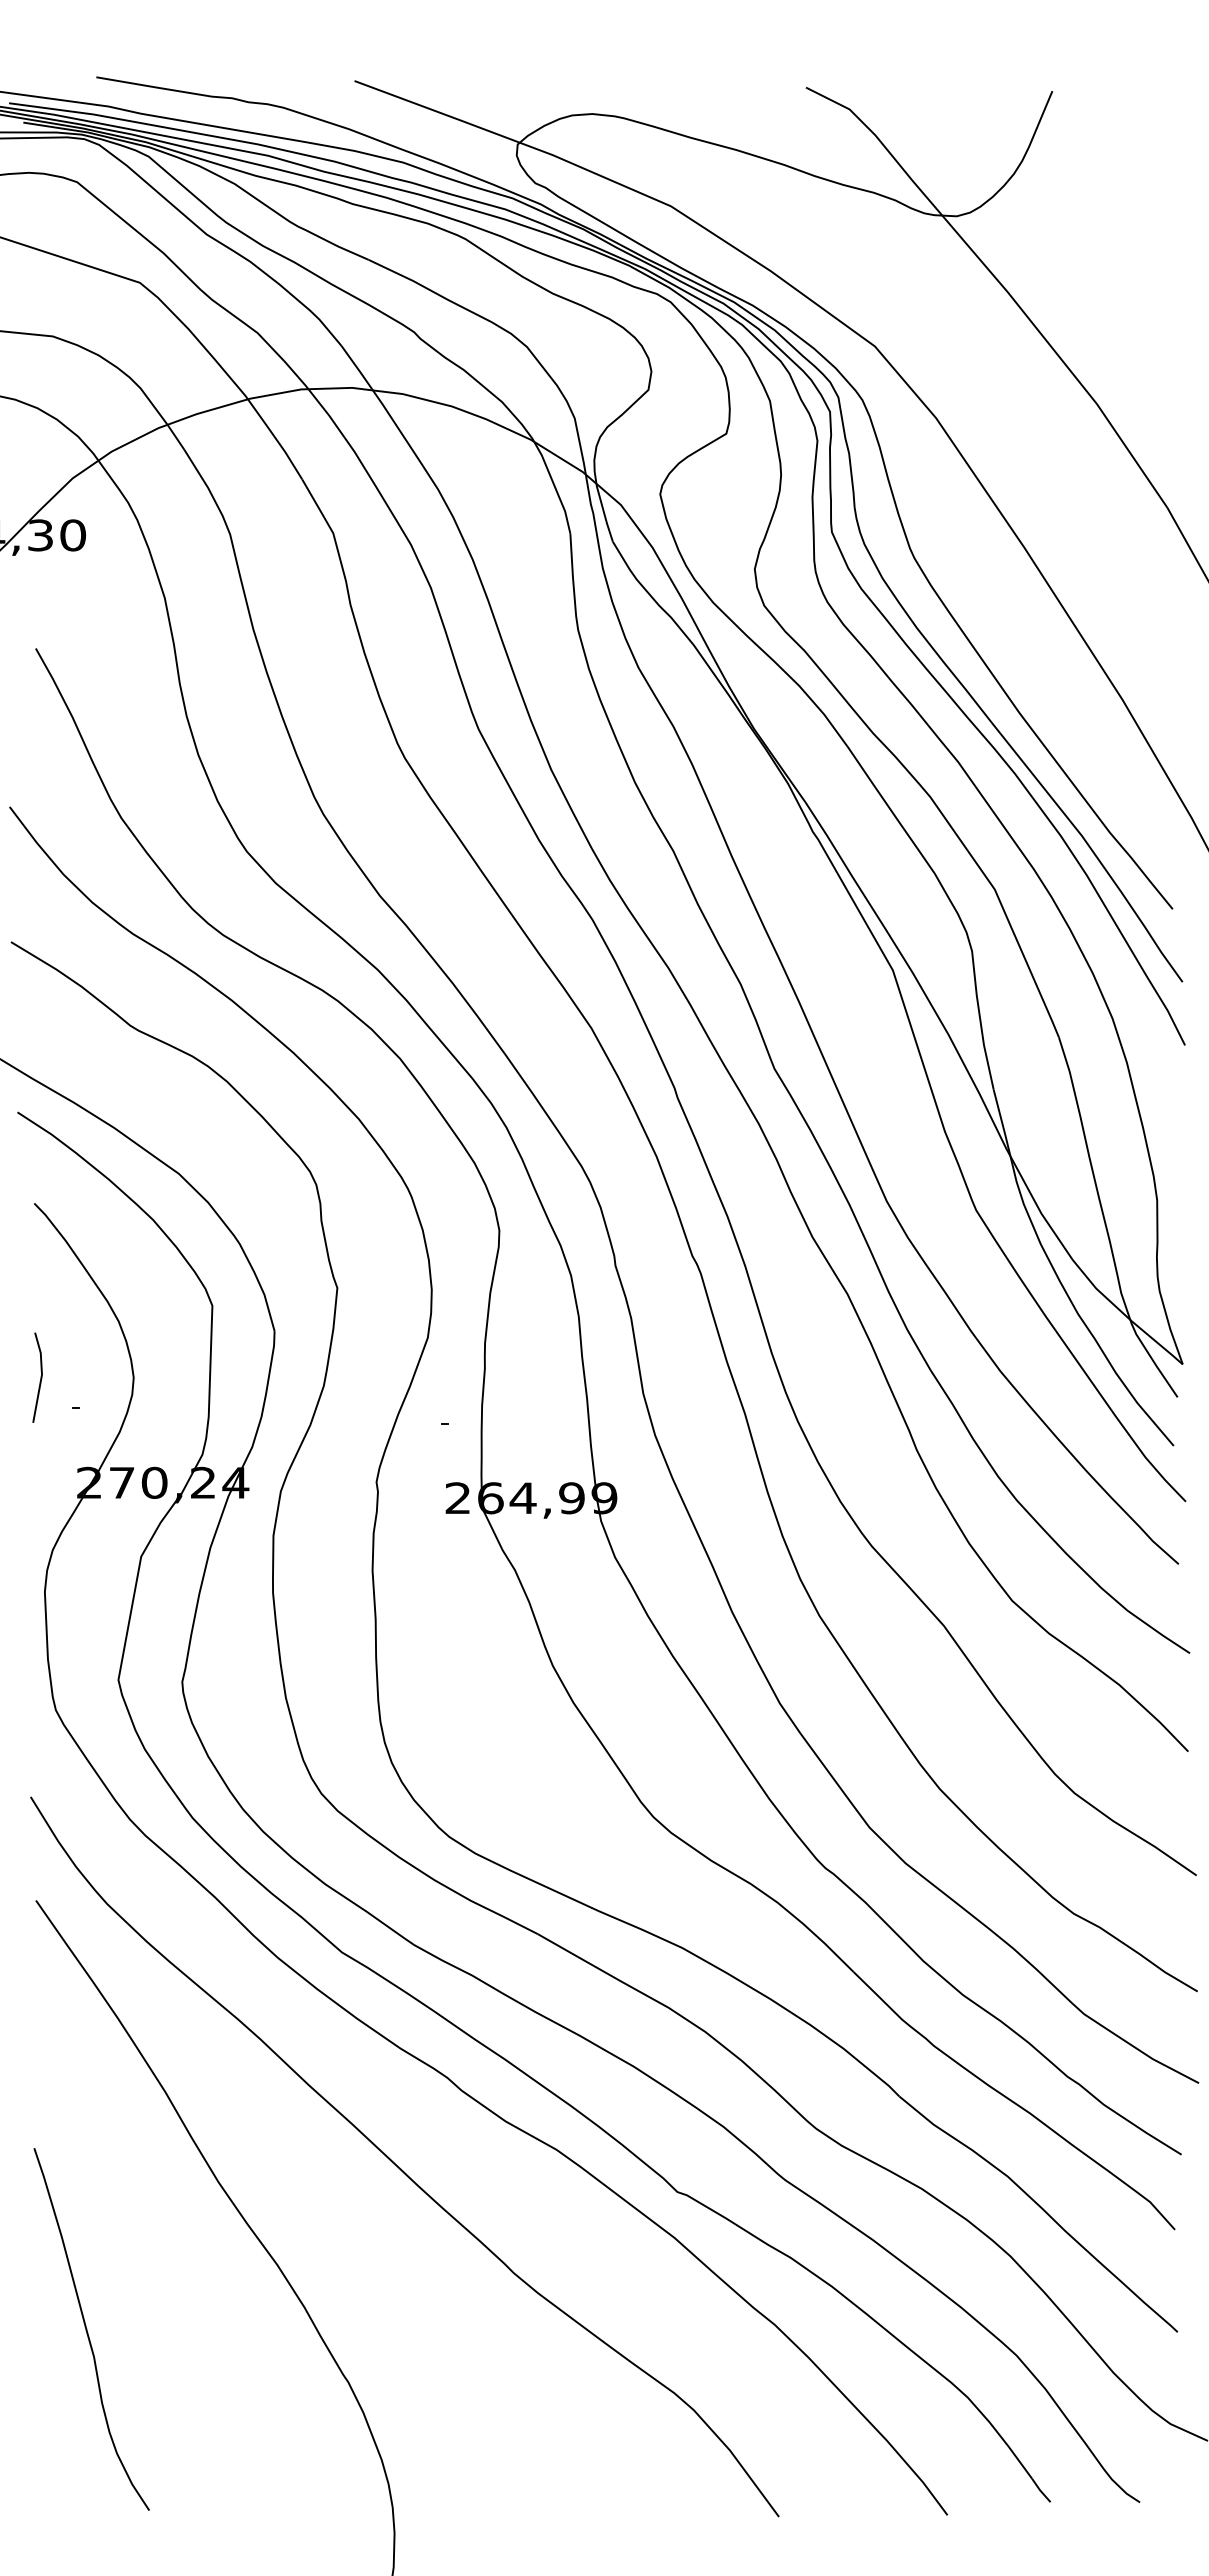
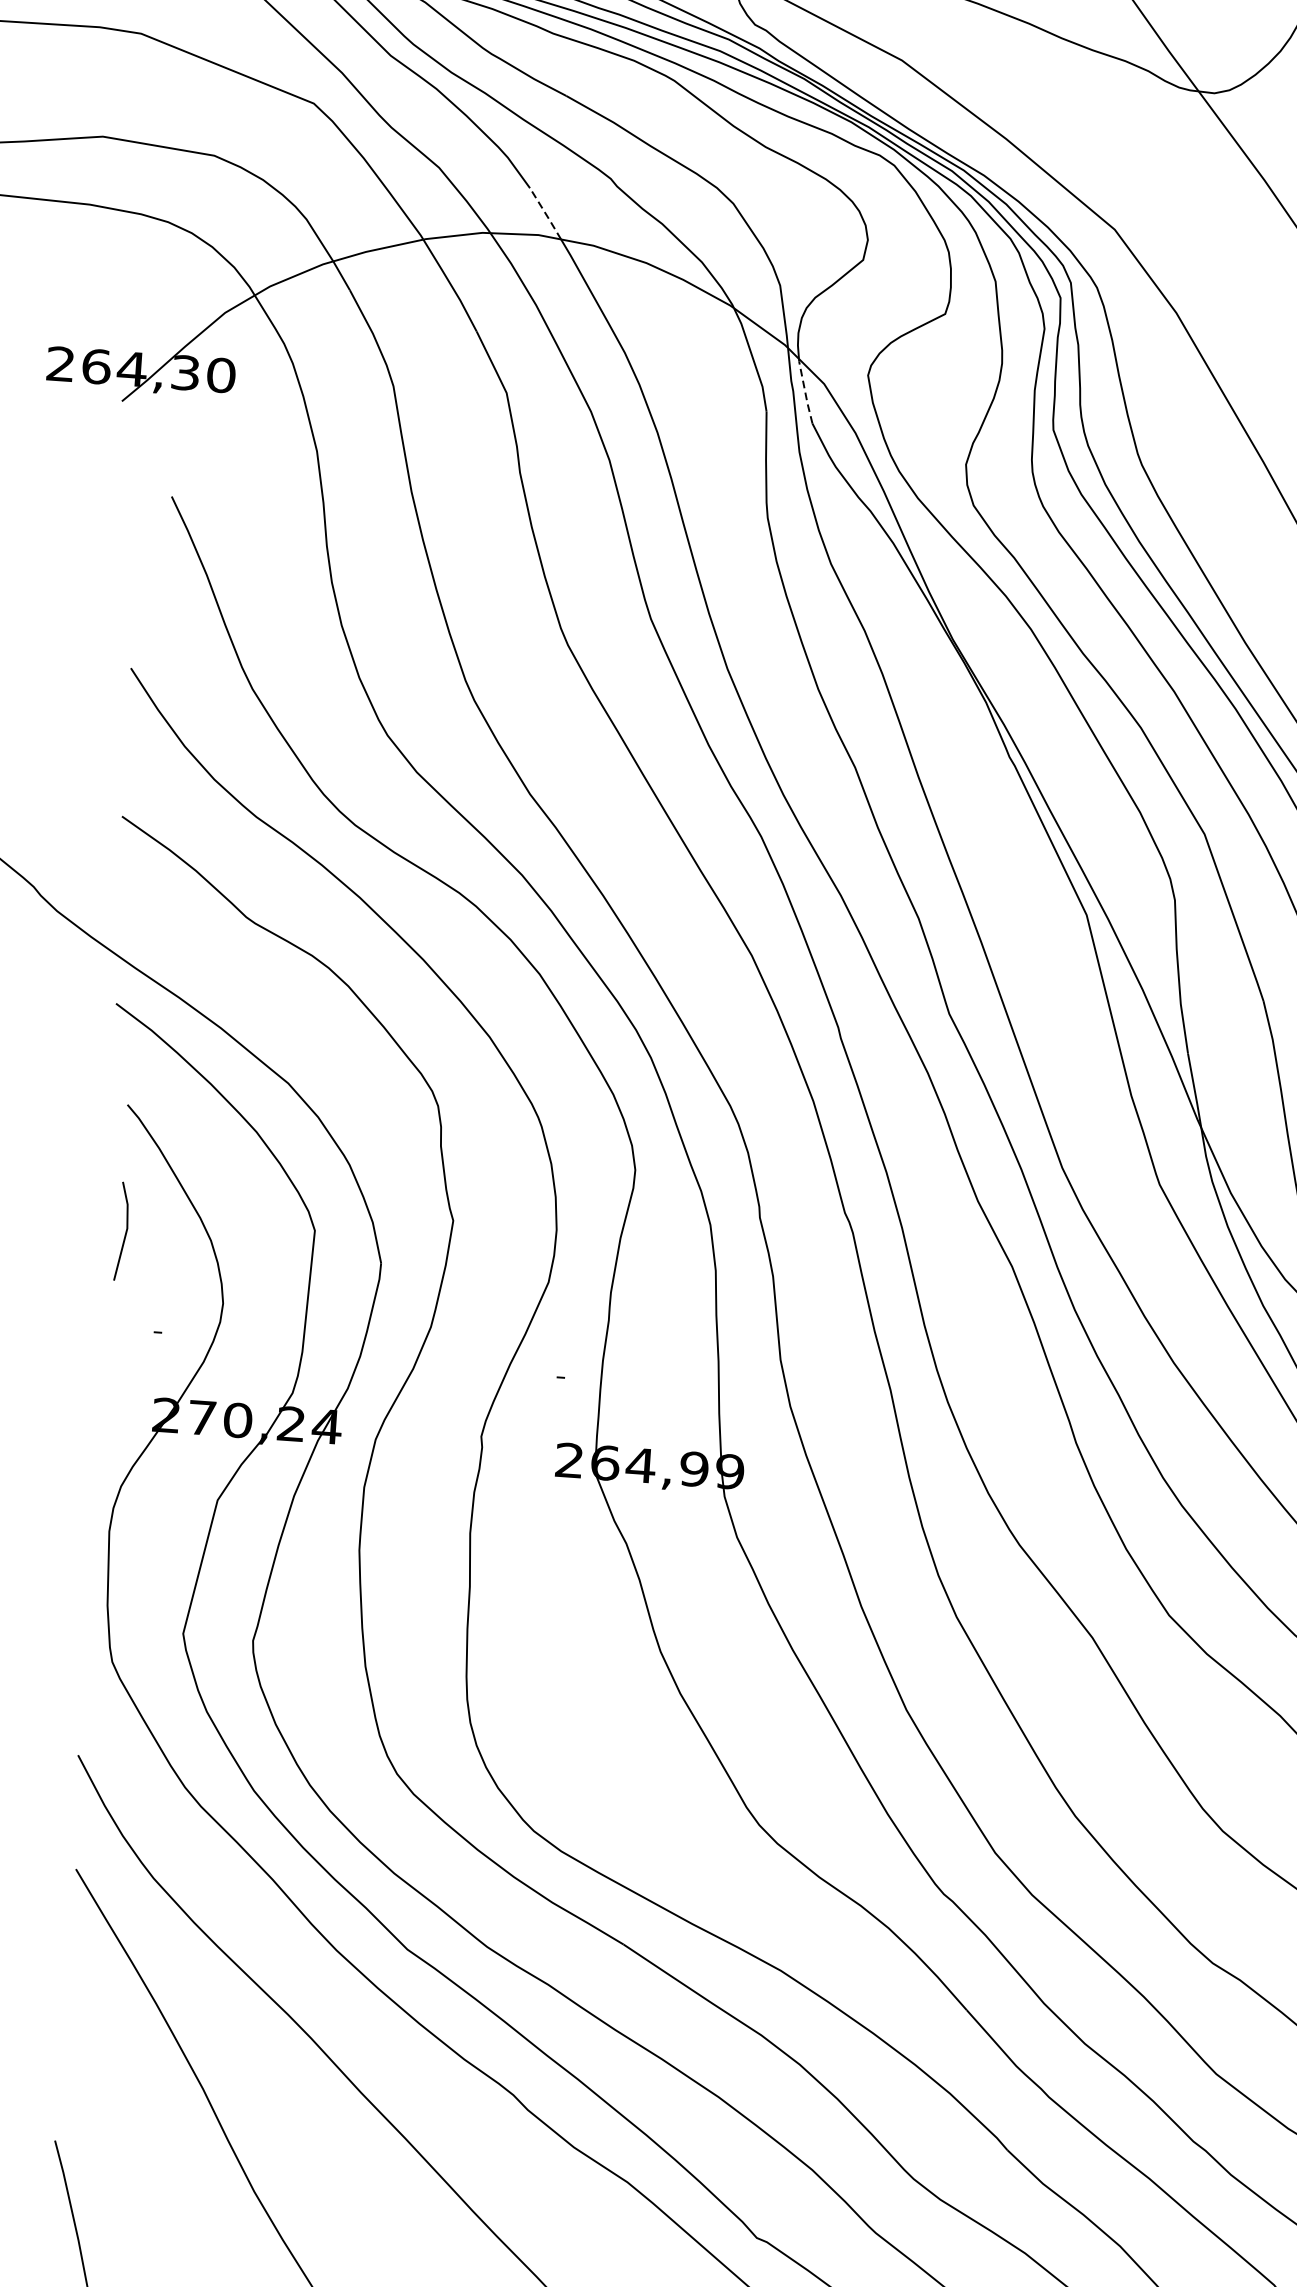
line: (357, 368) -> (545, 214), solid -> dashed
line: (603, 512) -> (804, 390), solid -> dashed
line: (40, 1377) -> (125, 1231), moved

